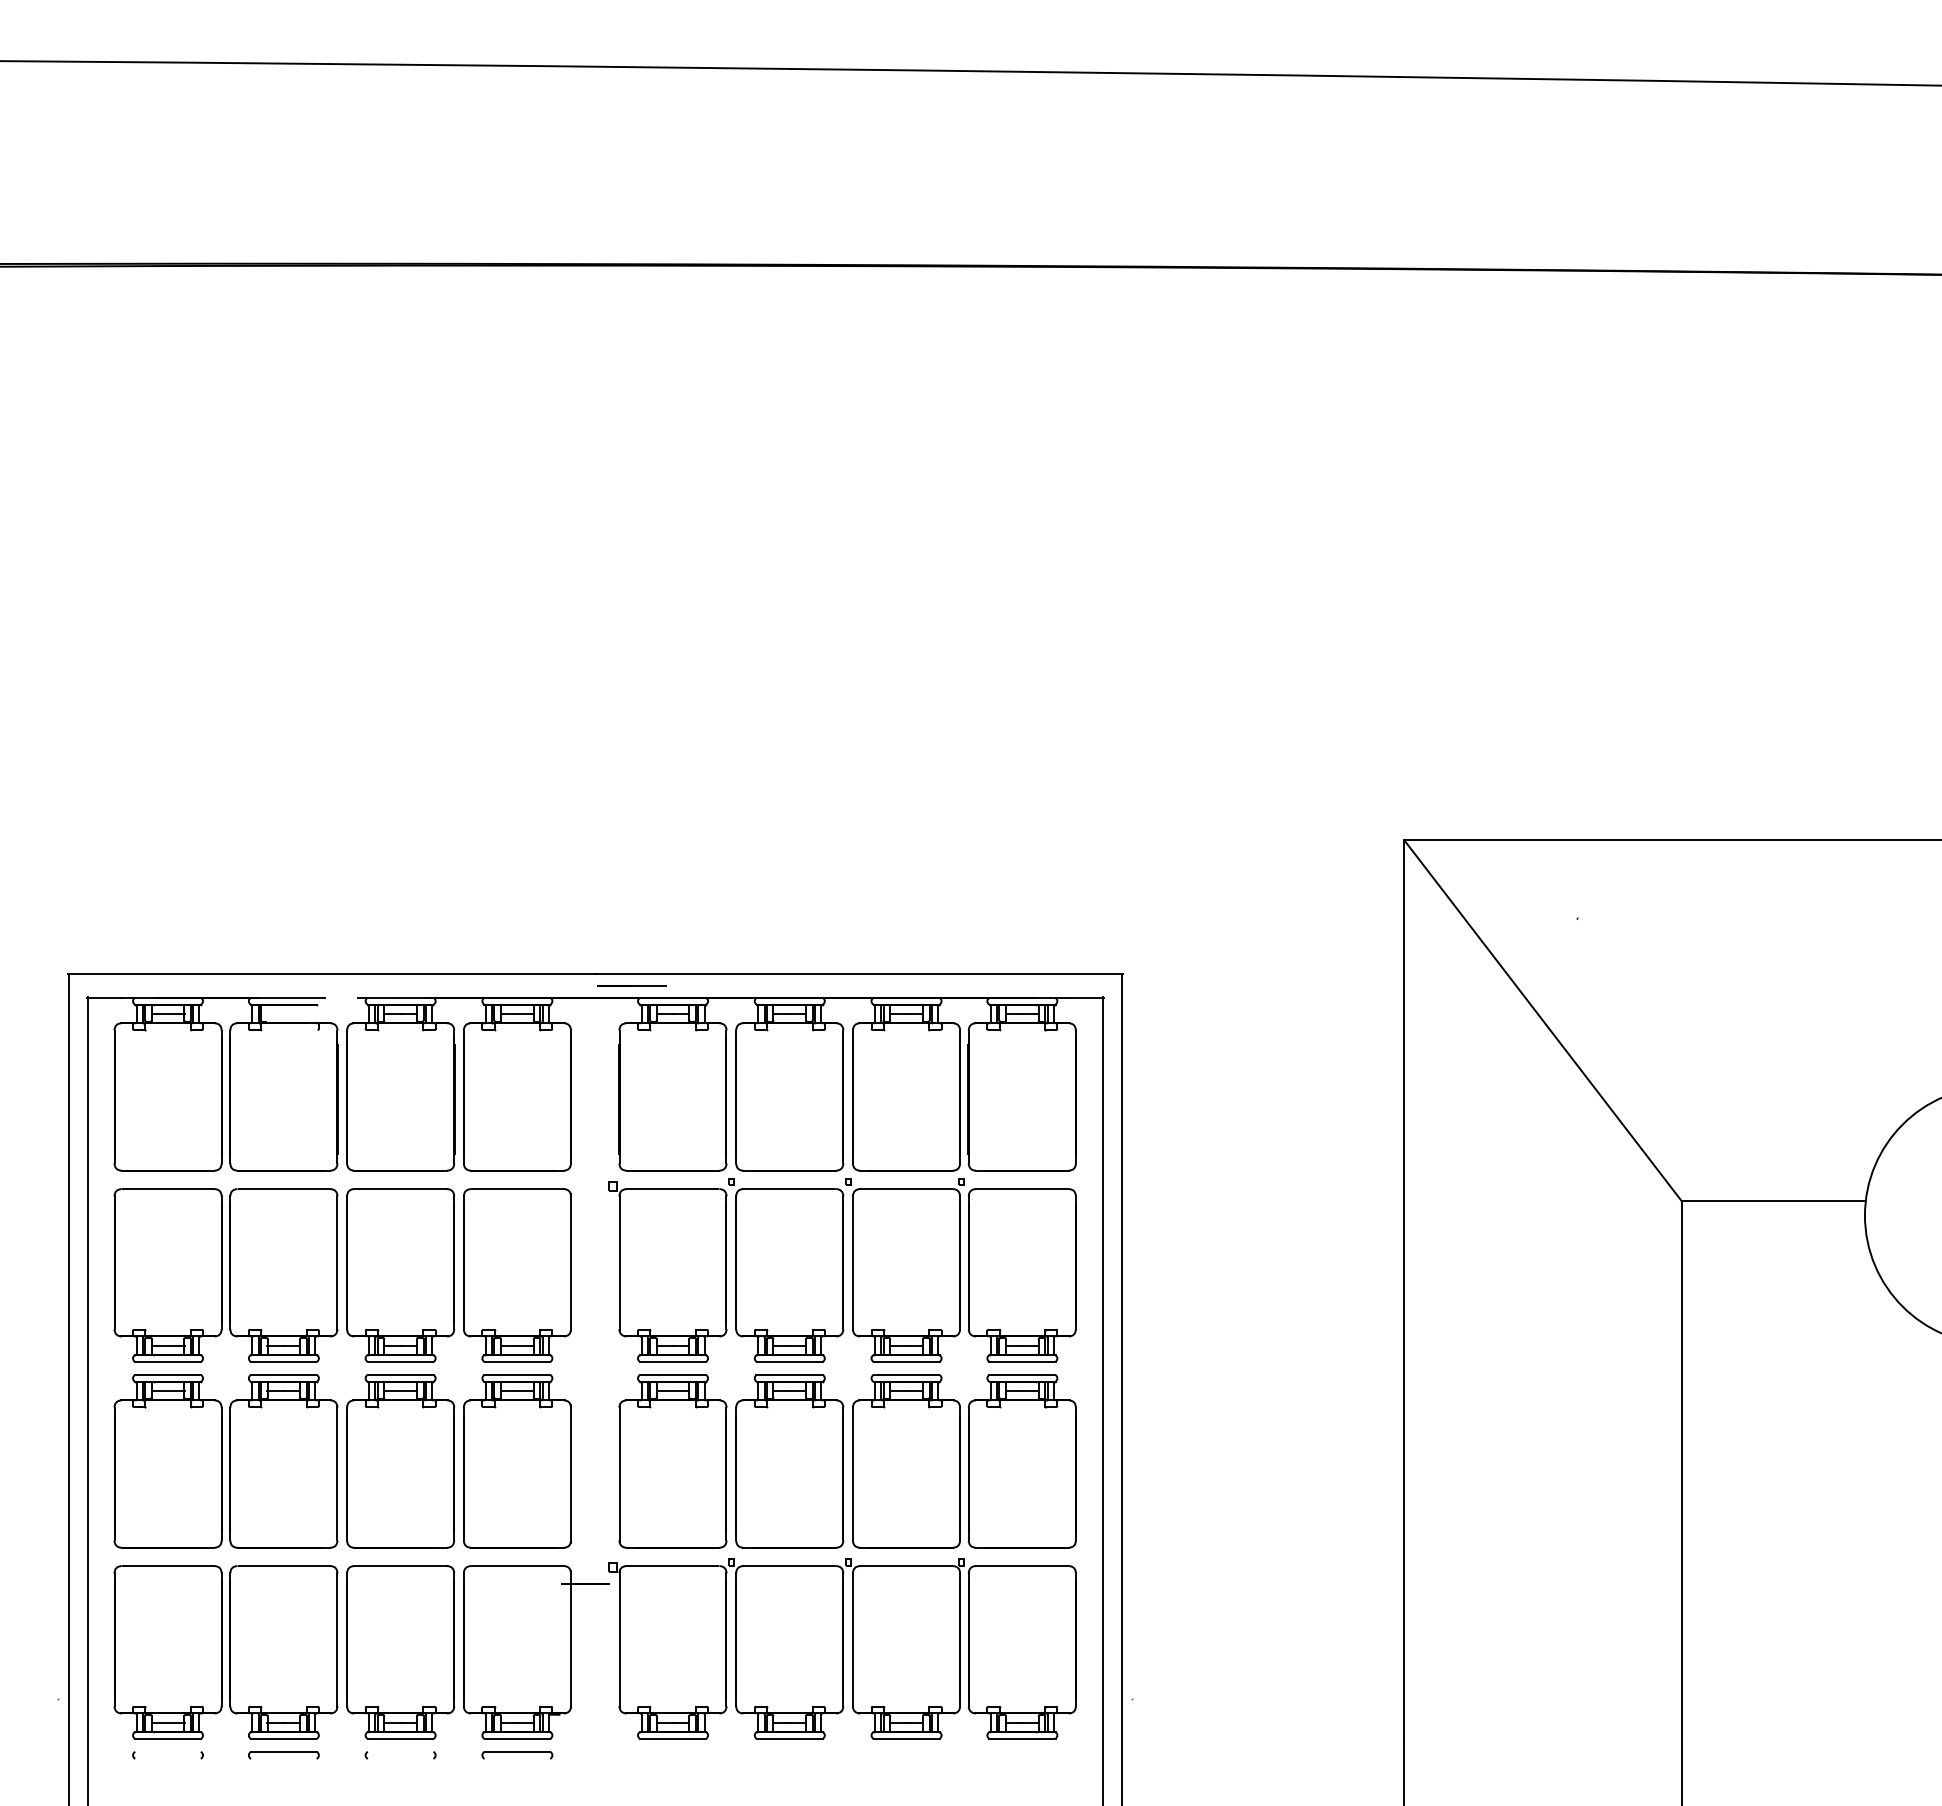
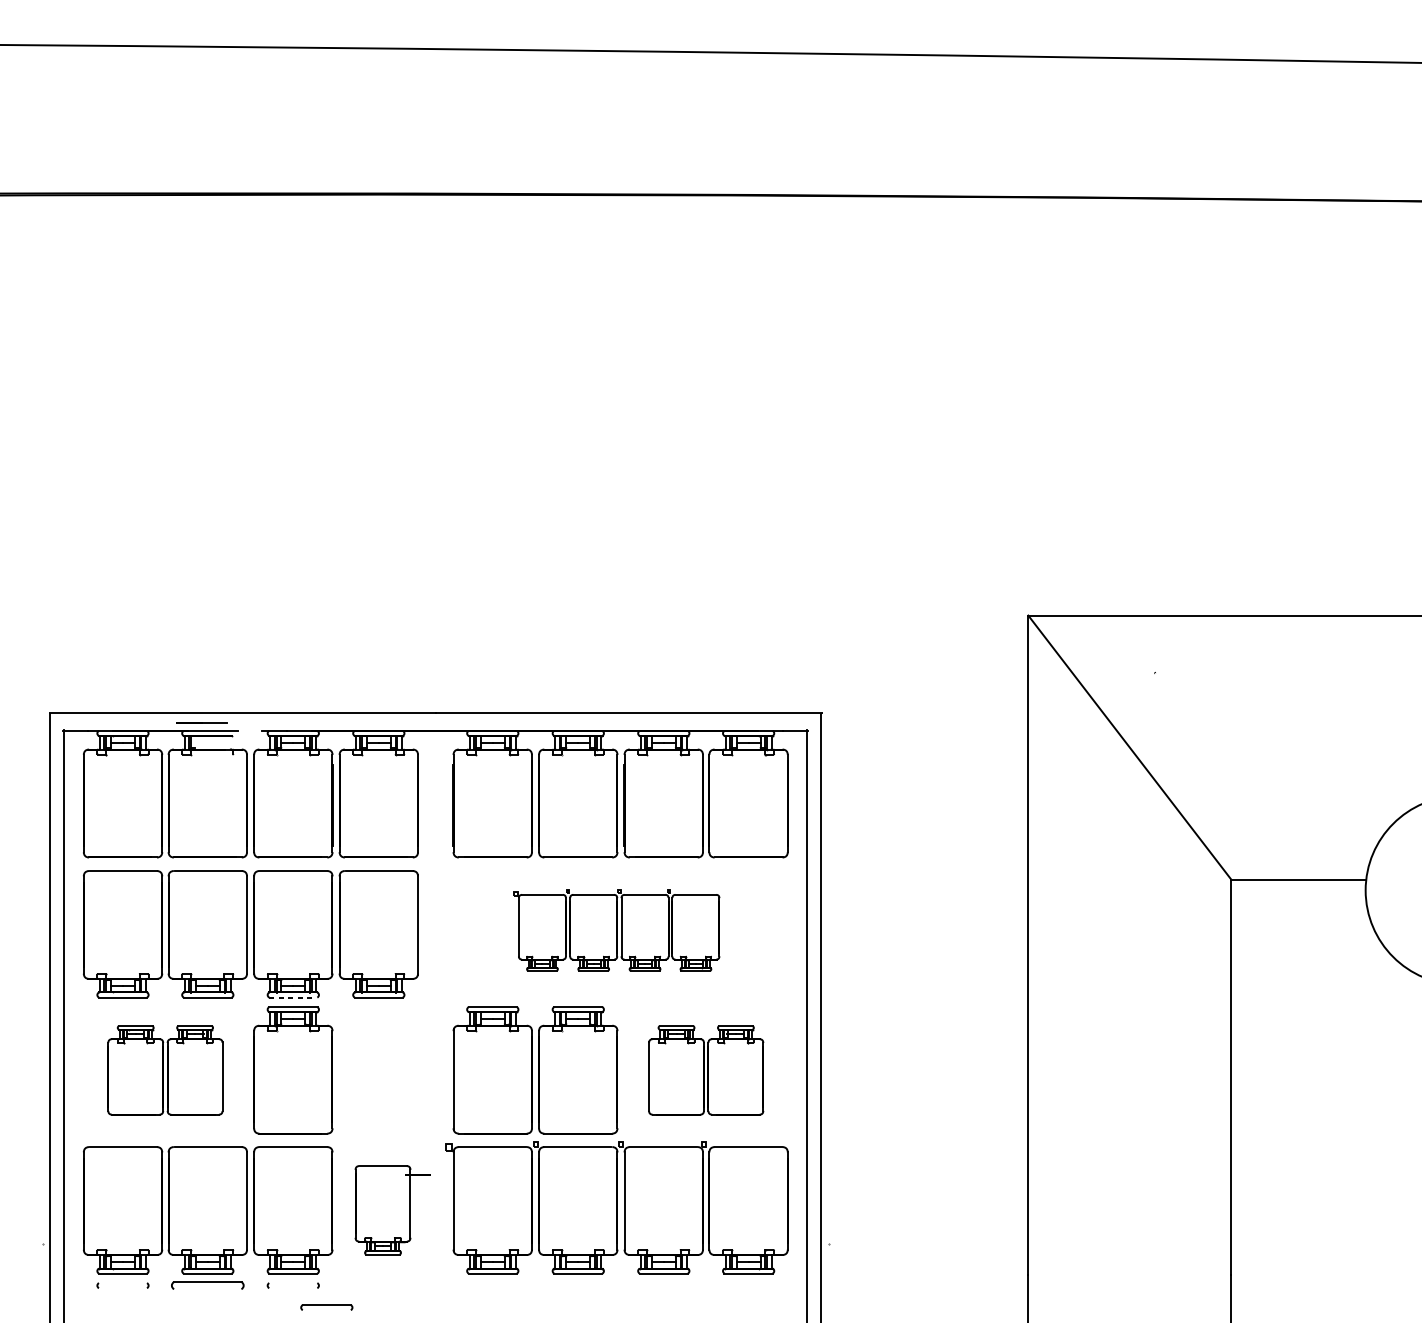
line: (631, 985) -> (201, 721), moved
part: (842, 1270) -> (616, 930), size x0.6
line: (400, 1361) -> (293, 997), solid -> dashed
part: (225, 1461) -> (165, 1070), size x0.7
part: (517, 1461) -> (378, 1070), removed
part: (964, 1461) -> (706, 1070), size x0.7
part: (536, 1652) -> (392, 1210), size x0.7
part: (283, 1755) -> (207, 1285), size x1.4
part: (517, 1755) -> (326, 1307), moved

